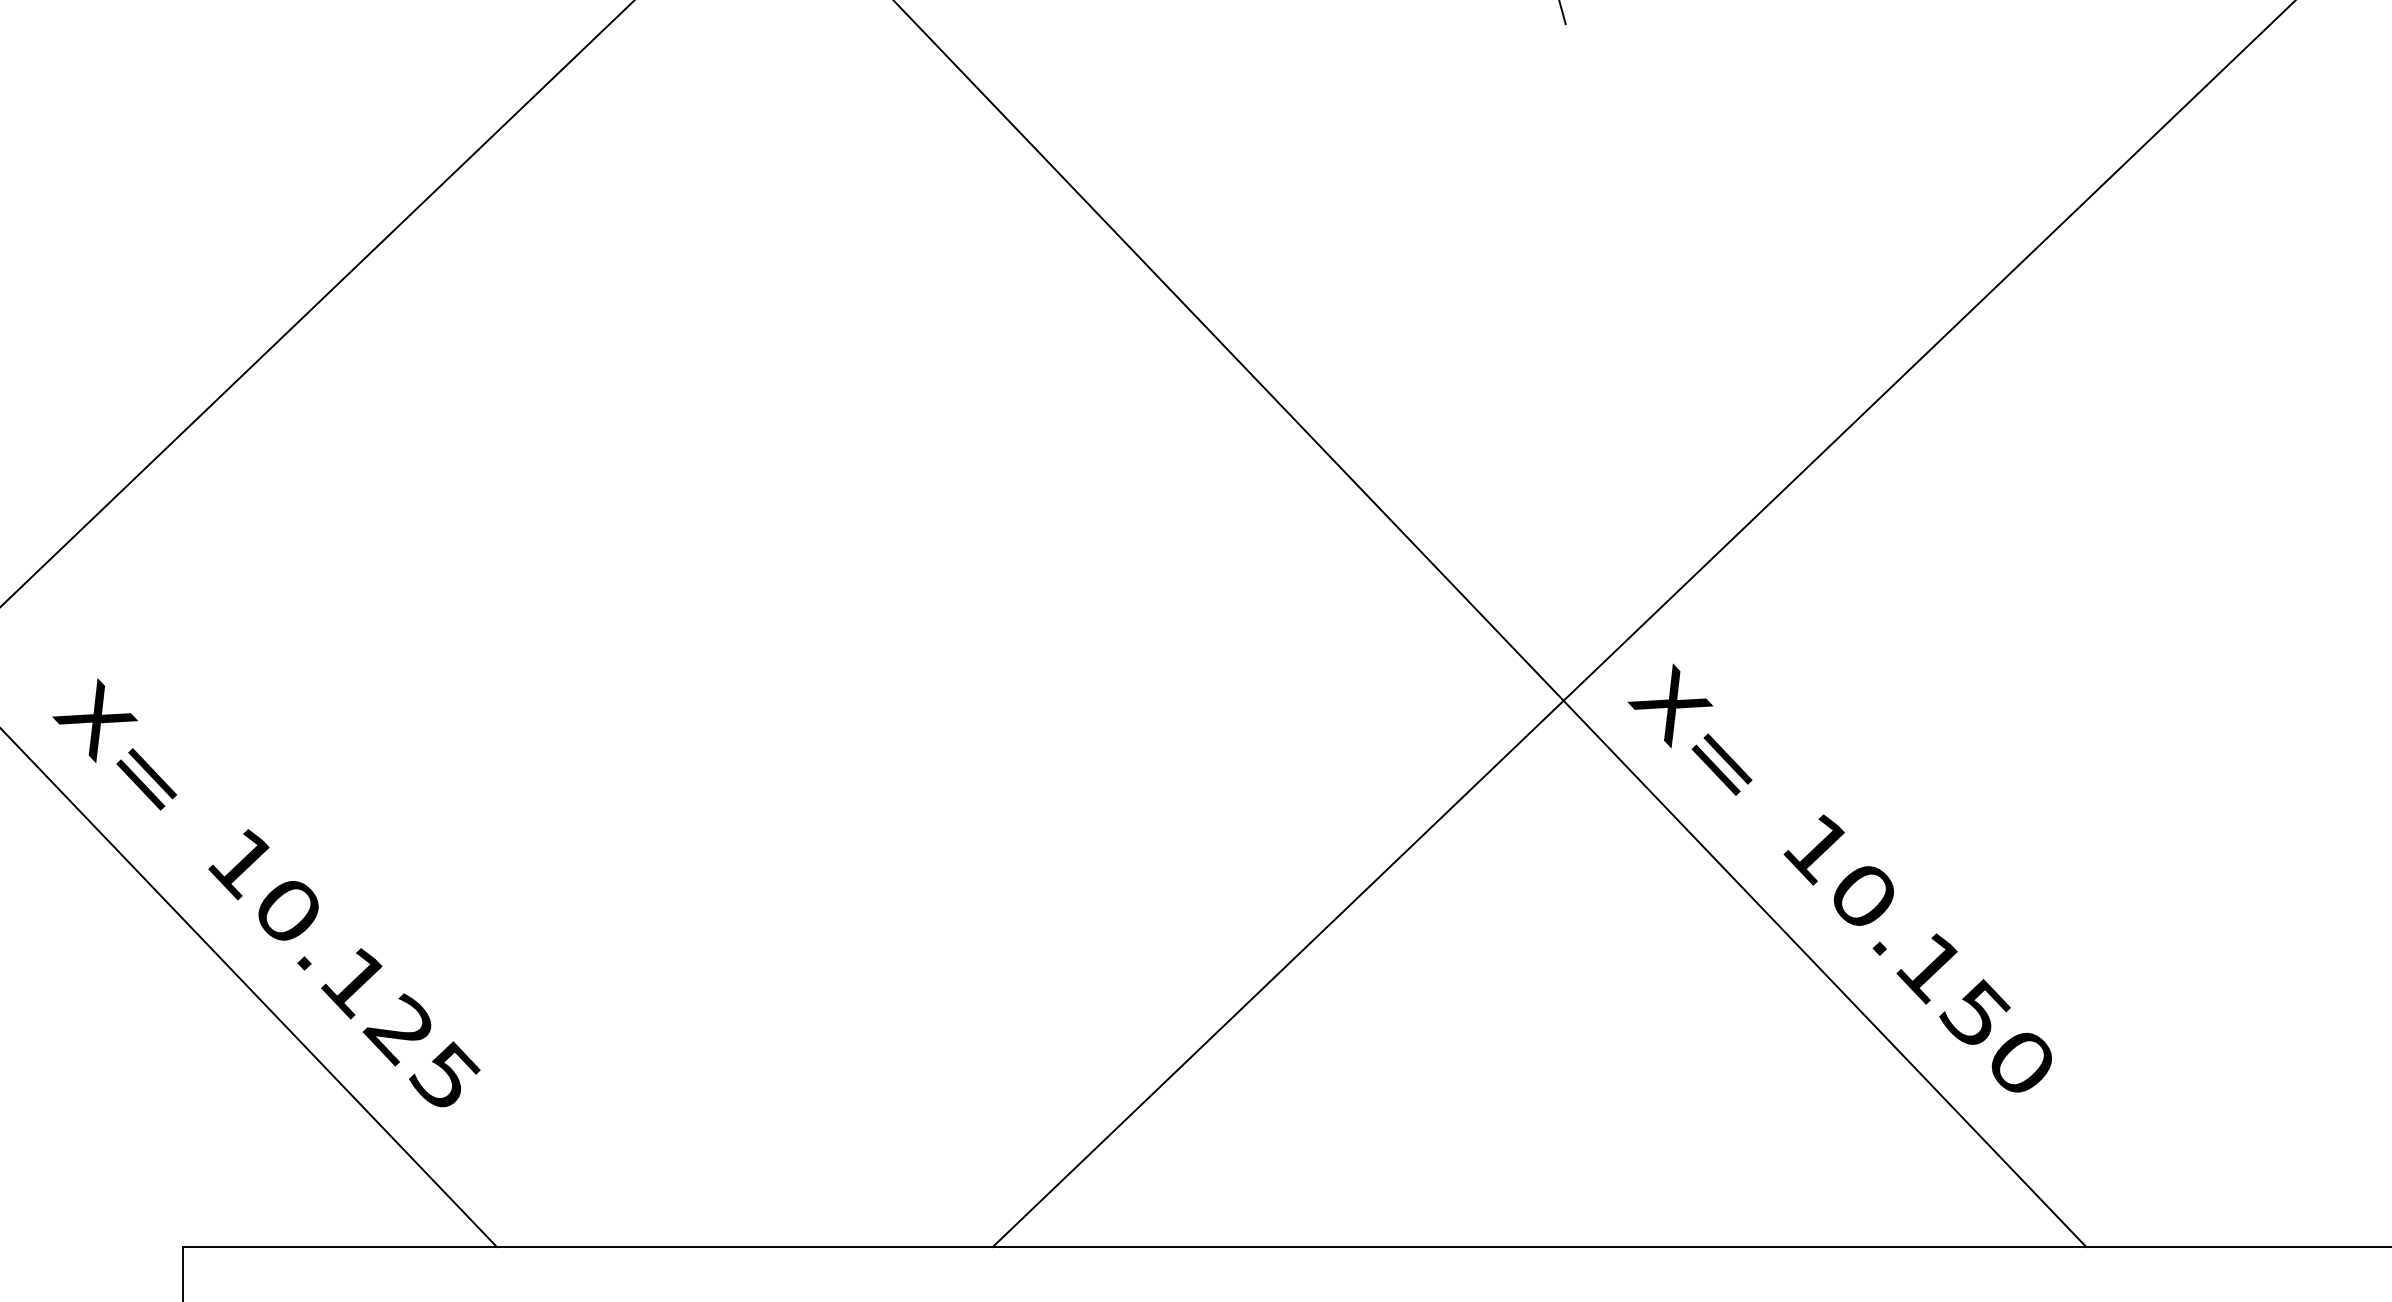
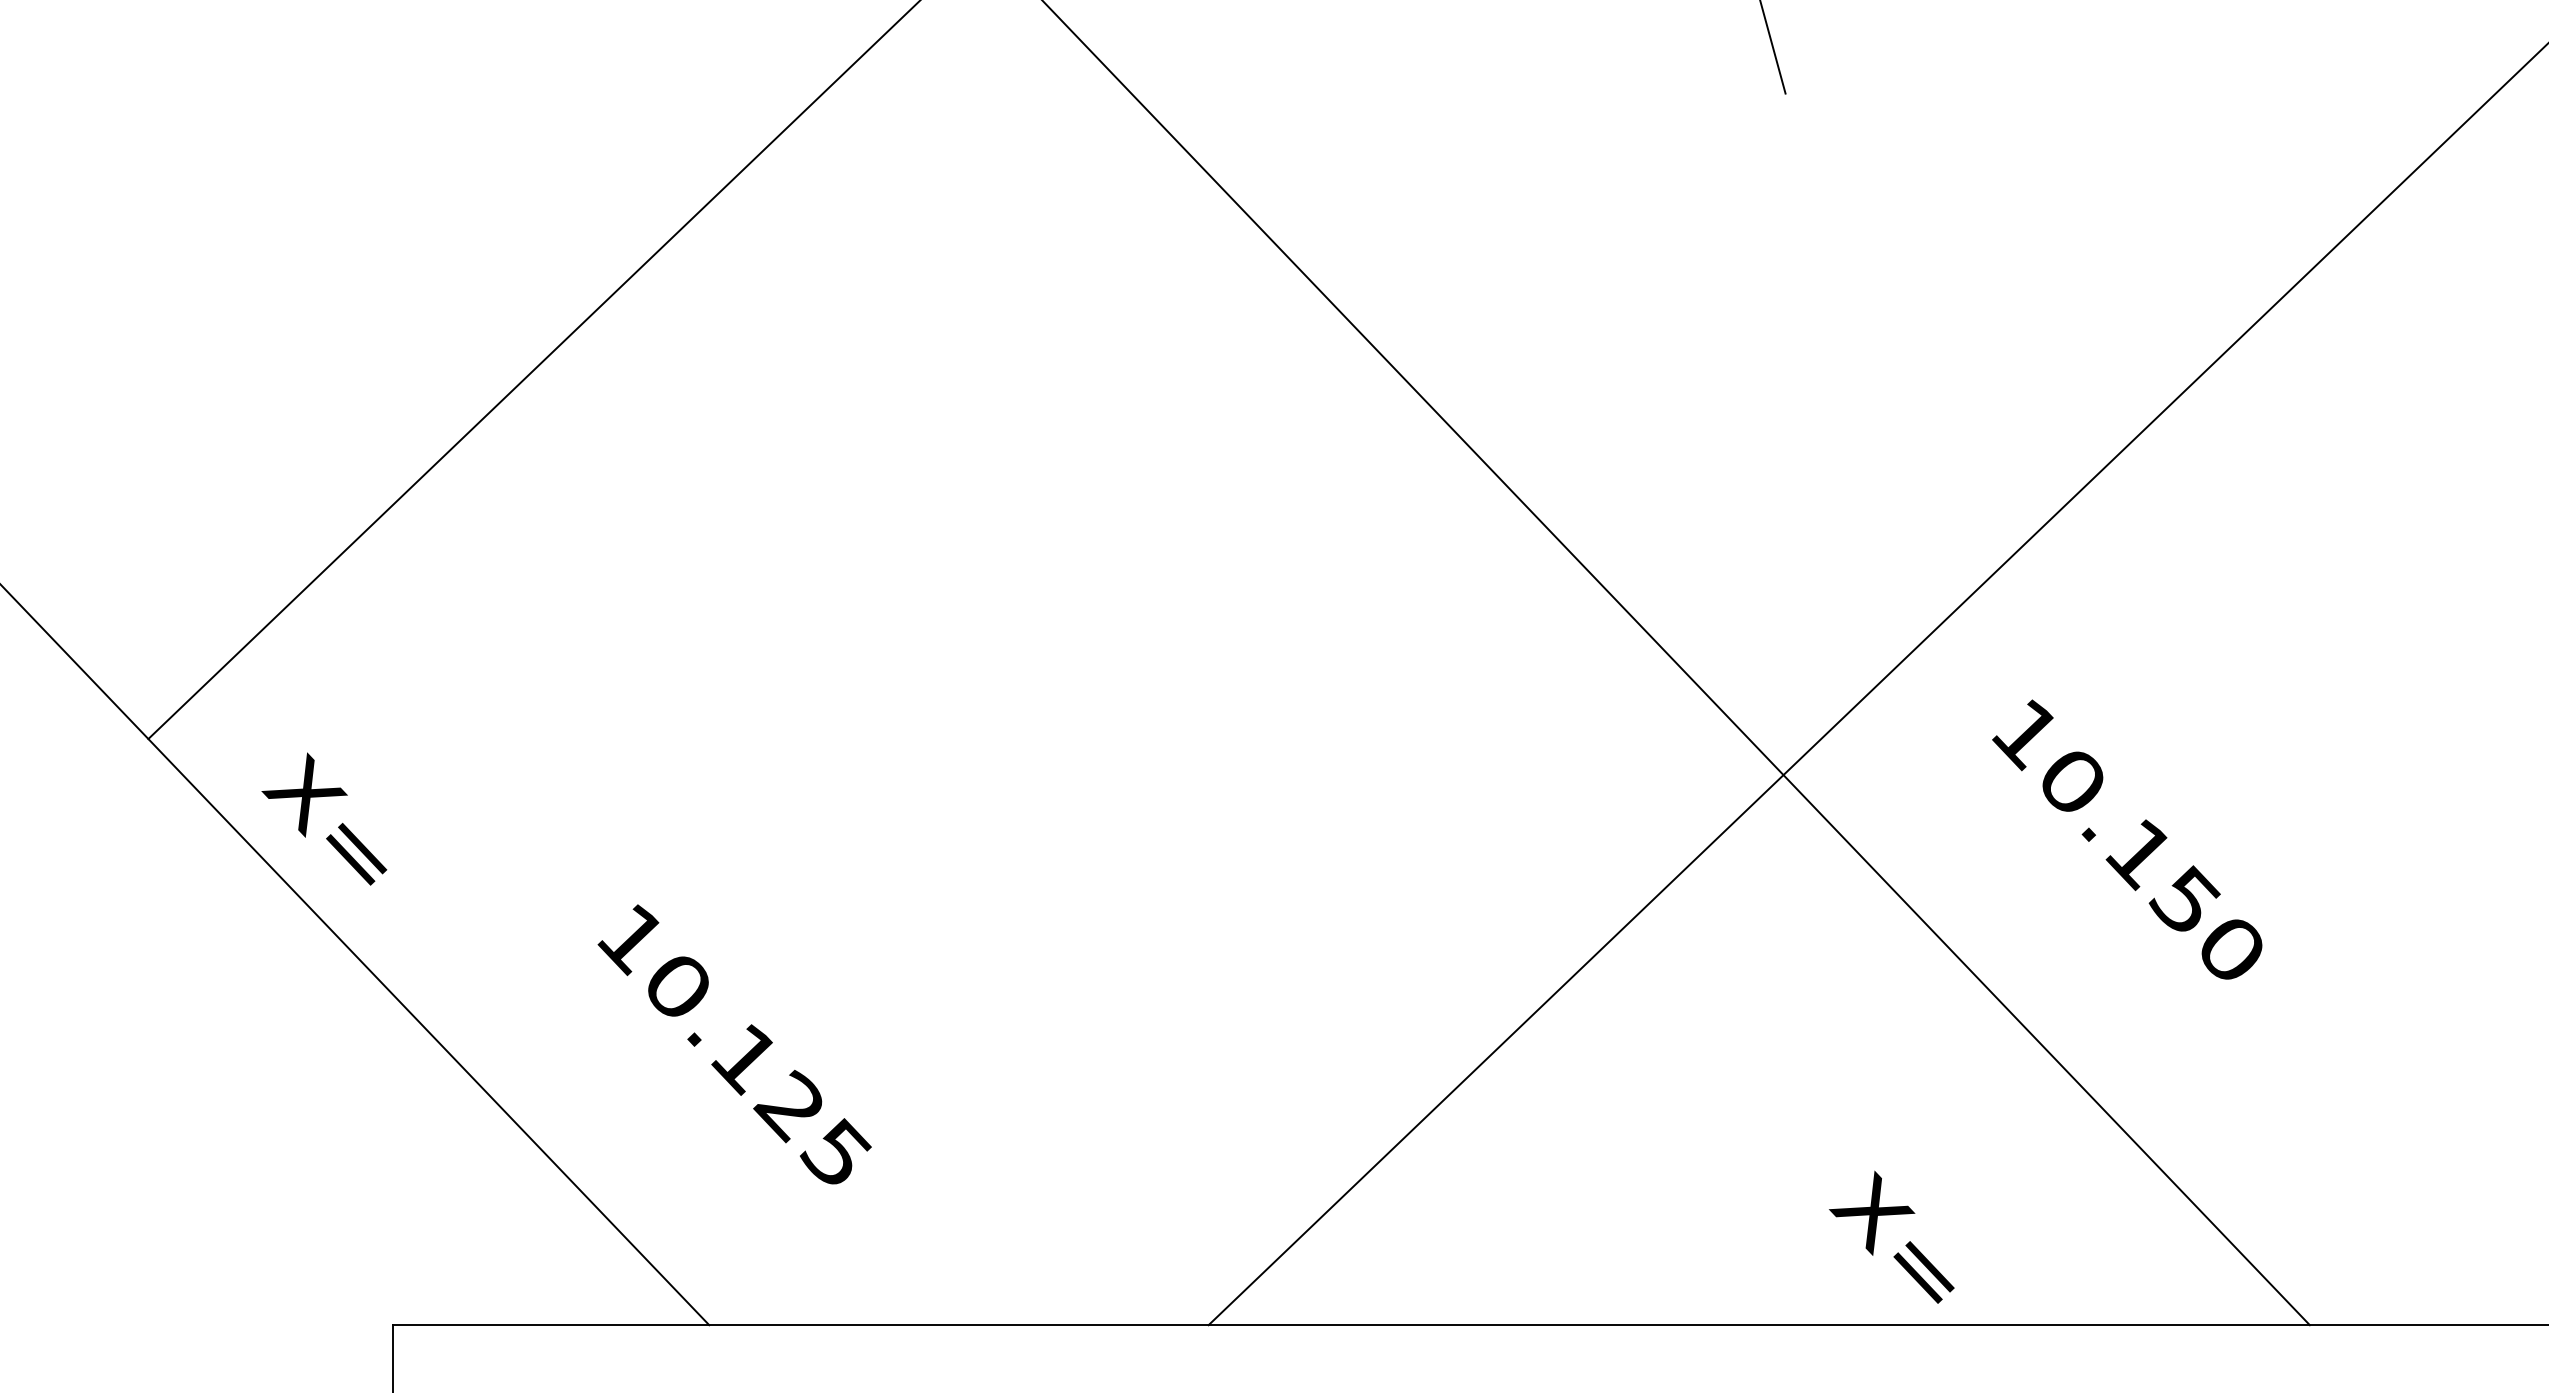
text: (1689, 728) -> (1891, 1236), moved
text: (1918, 953) -> (2127, 839), moved
text: (344, 968) -> (734, 1044), moved

